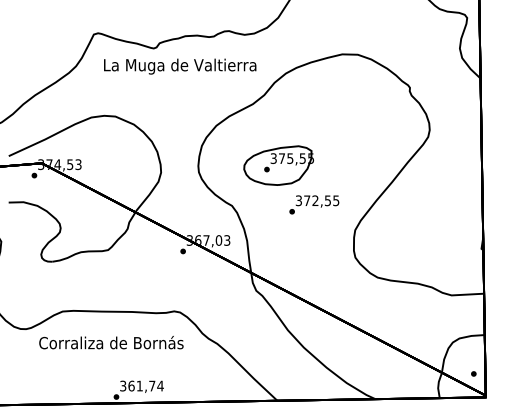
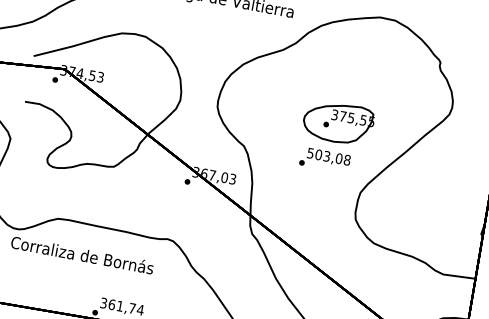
part: (278, 165) -> (338, 122), moved
text: (317, 200) -> (328, 156), 372,55 -> 503,08
text: (111, 342) -> (82, 254), moved

